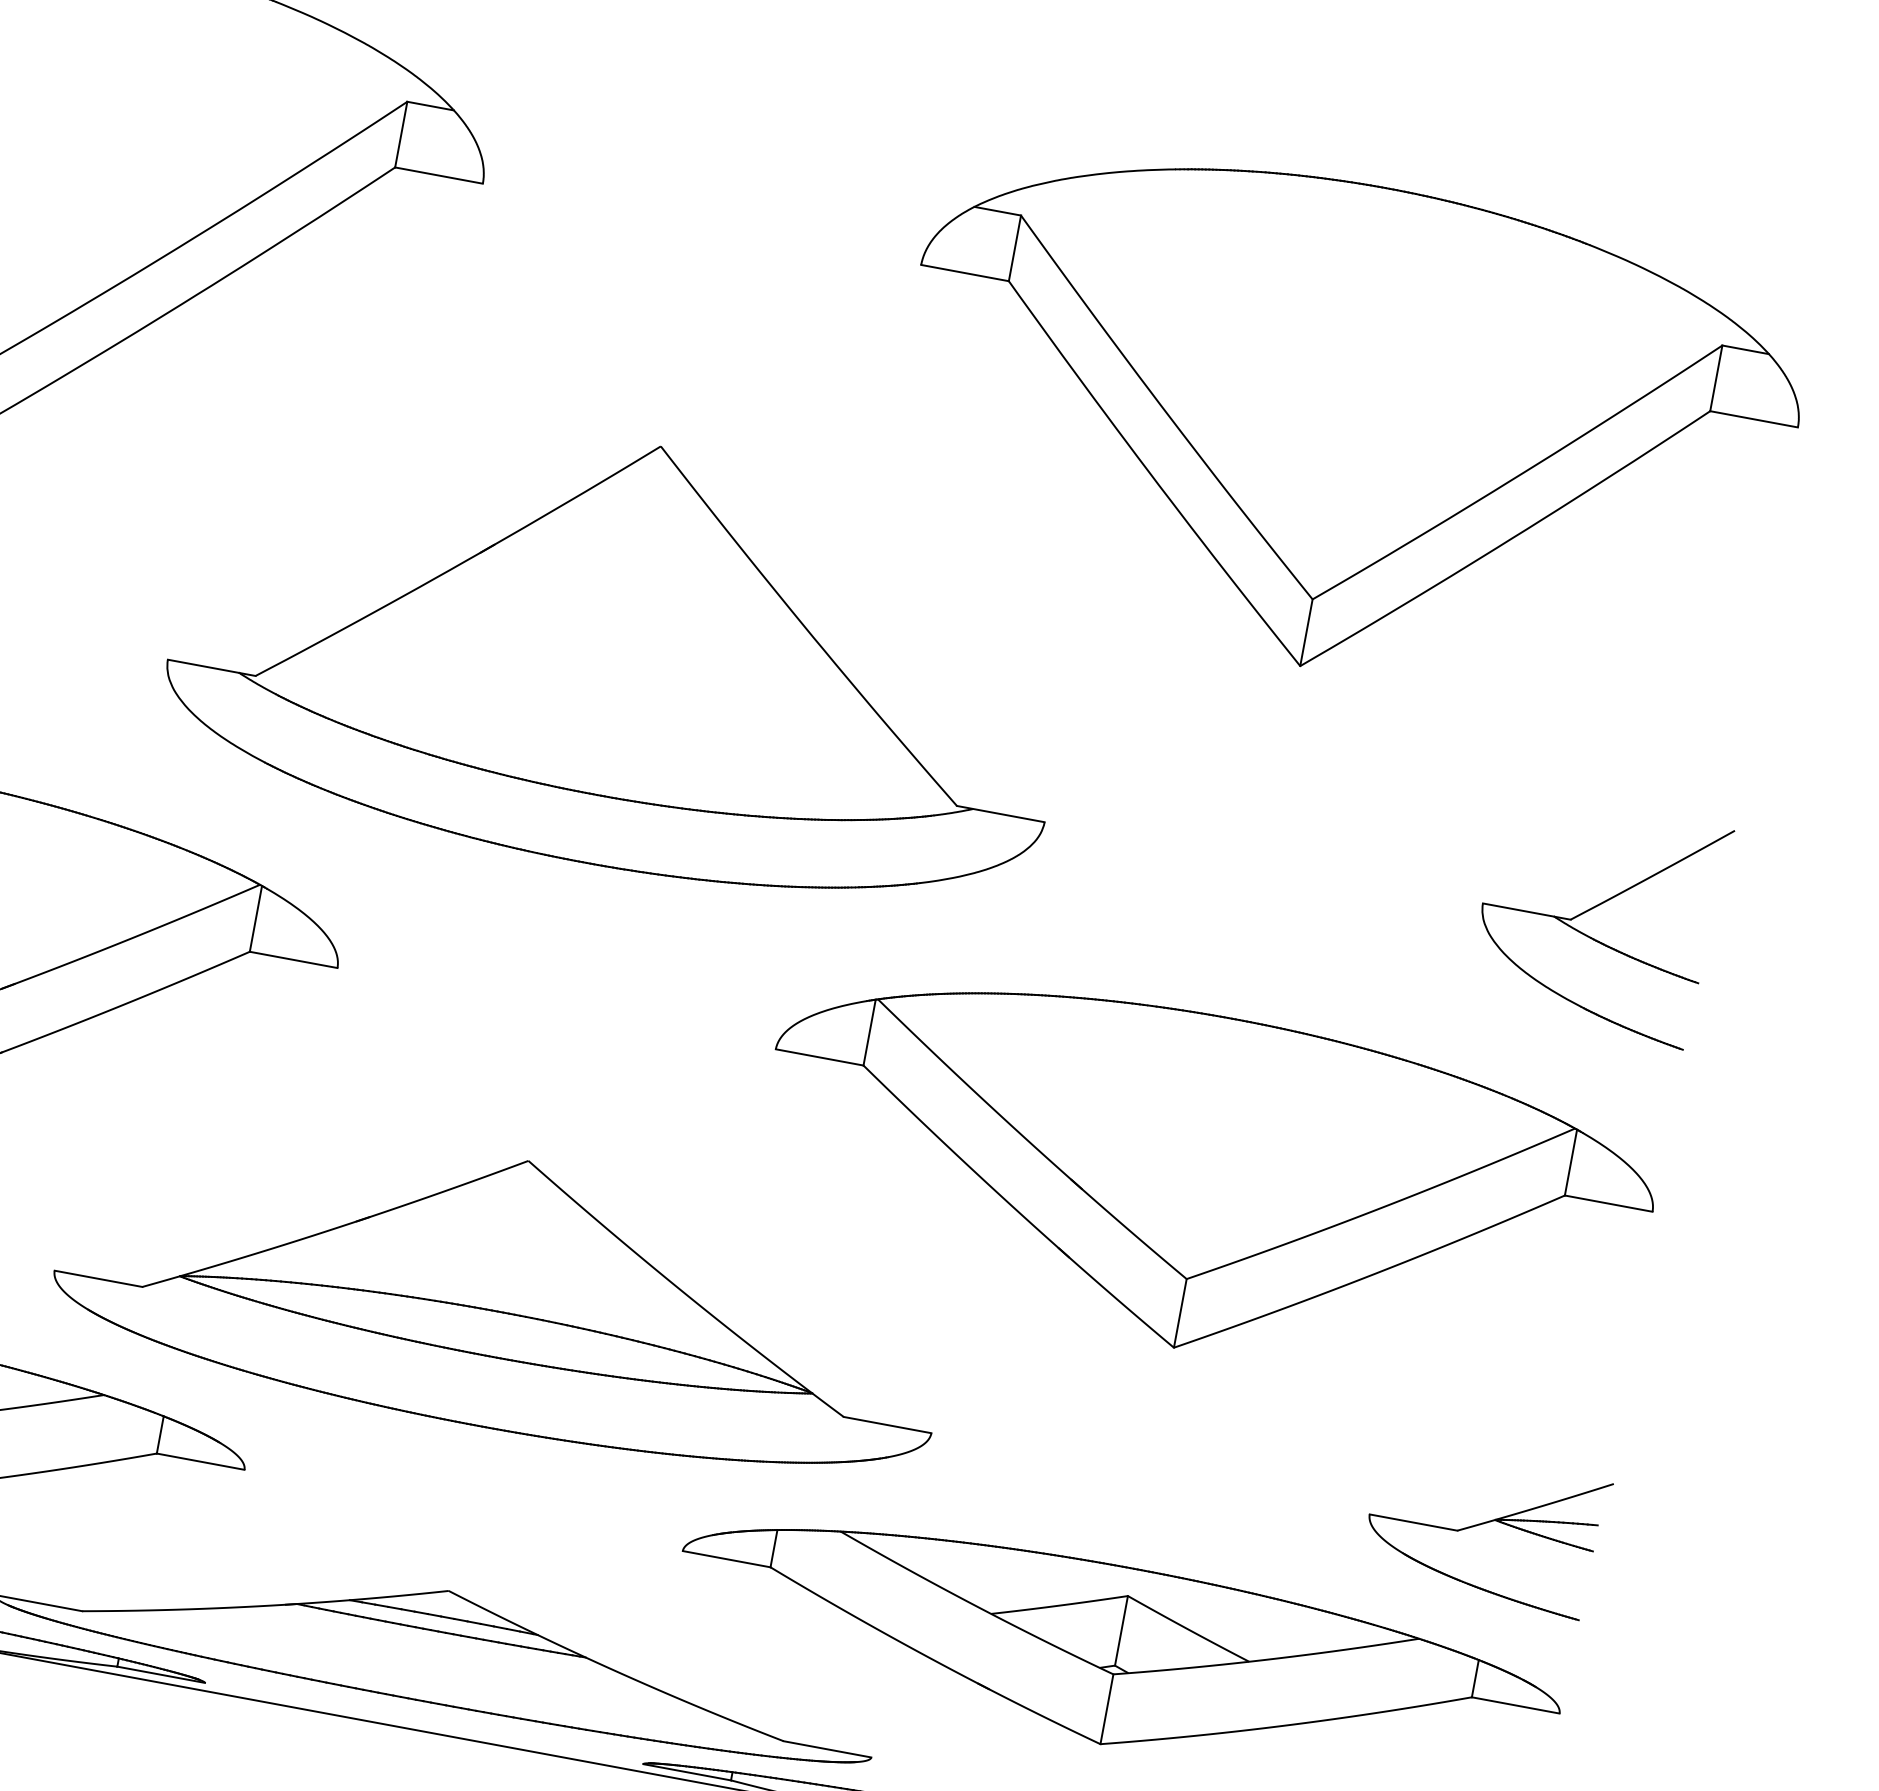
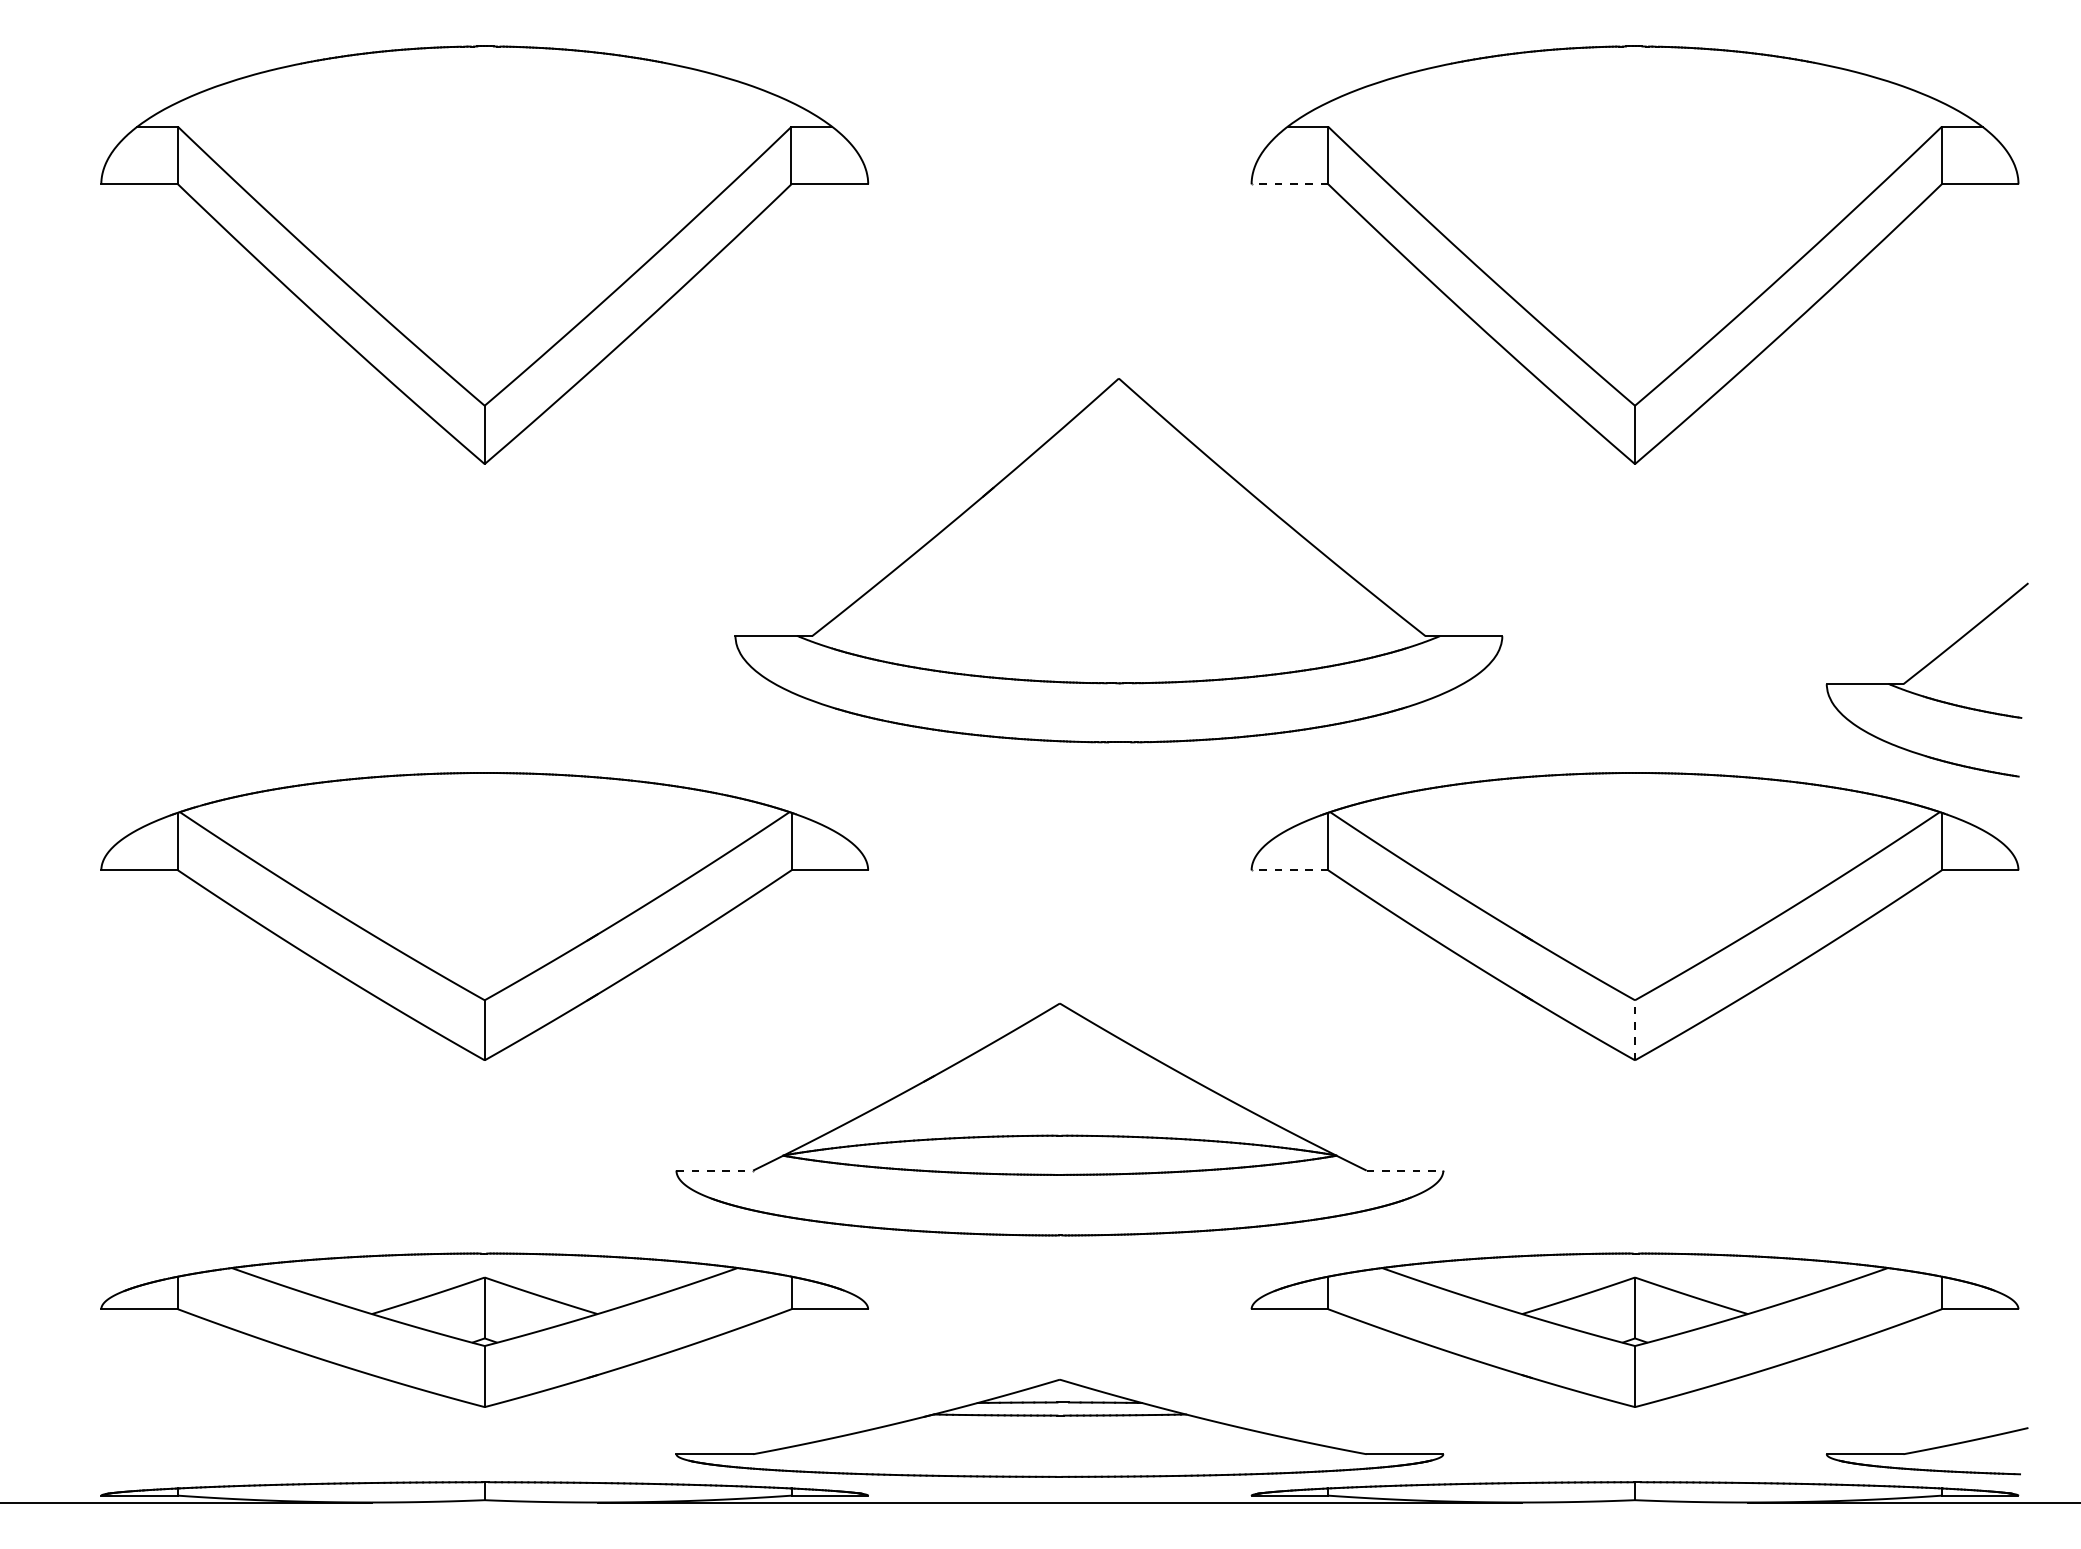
line: (964, 273) -> (1289, 184), solid -> dashed
part: (621, 654) -> (1118, 560), moved
part: (1593, 909) -> (1921, 671), moved
line: (819, 1057) -> (1289, 870), solid -> dashed
line: (99, 1278) -> (715, 1170), solid -> dashed
line: (1181, 1312) -> (1635, 1029), solid -> dashed
line: (888, 1425) -> (1405, 1170), solid -> dashed
part: (1483, 1524) -> (1924, 1161), removed

